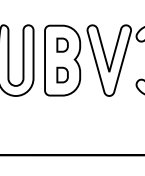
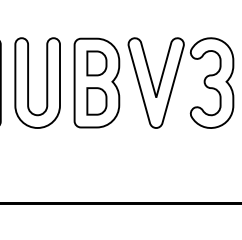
part: (62, 45) -> (96, 63), size x1.43
part: (62, 75) -> (96, 101), size x1.43

